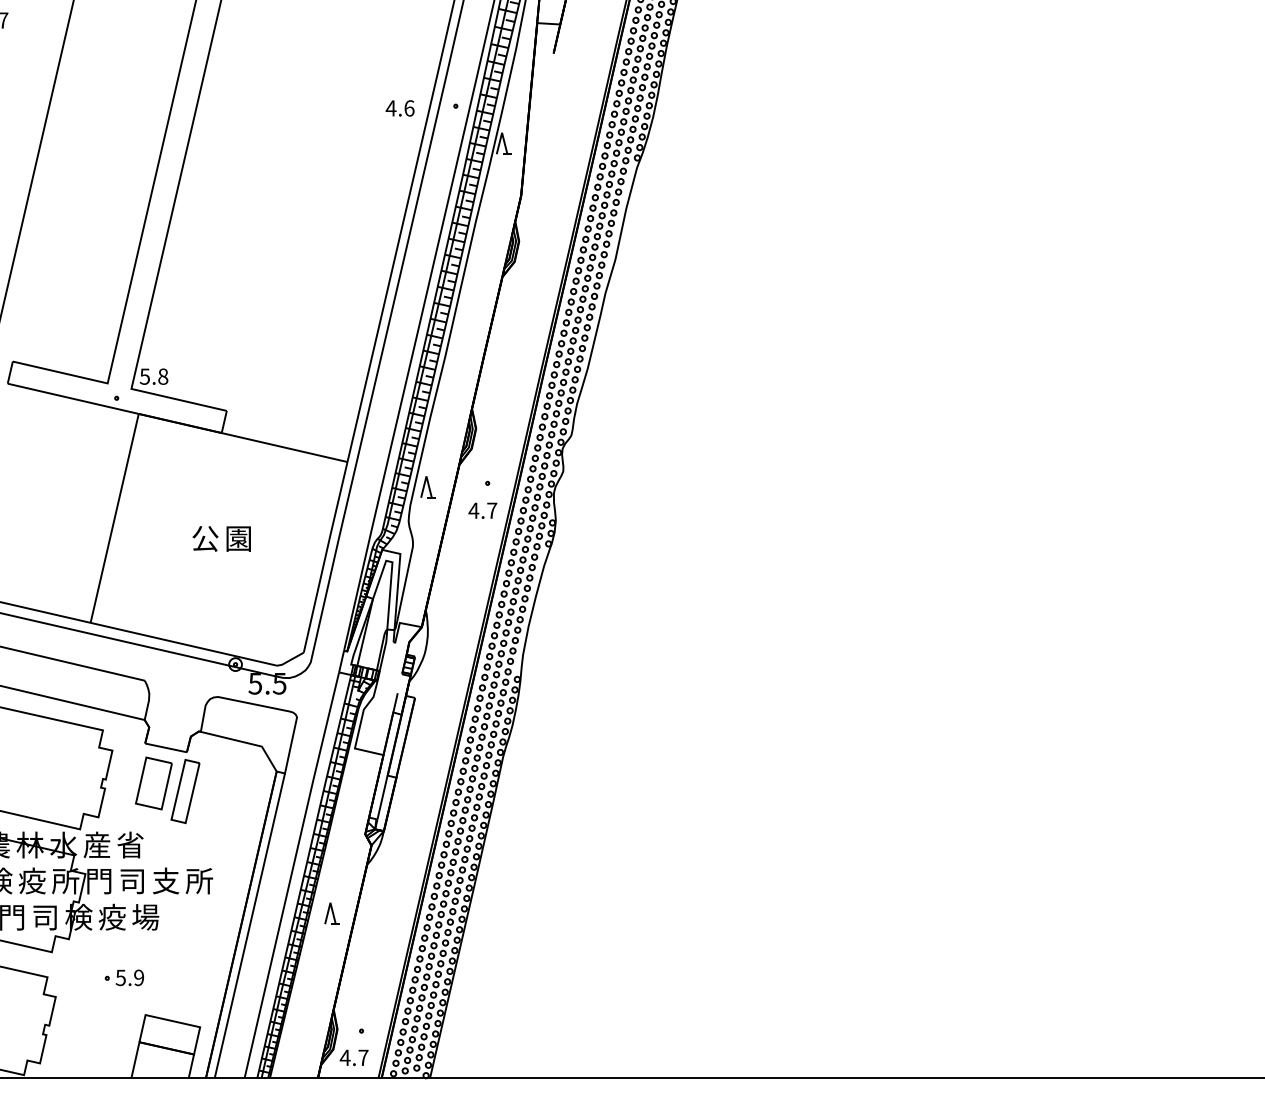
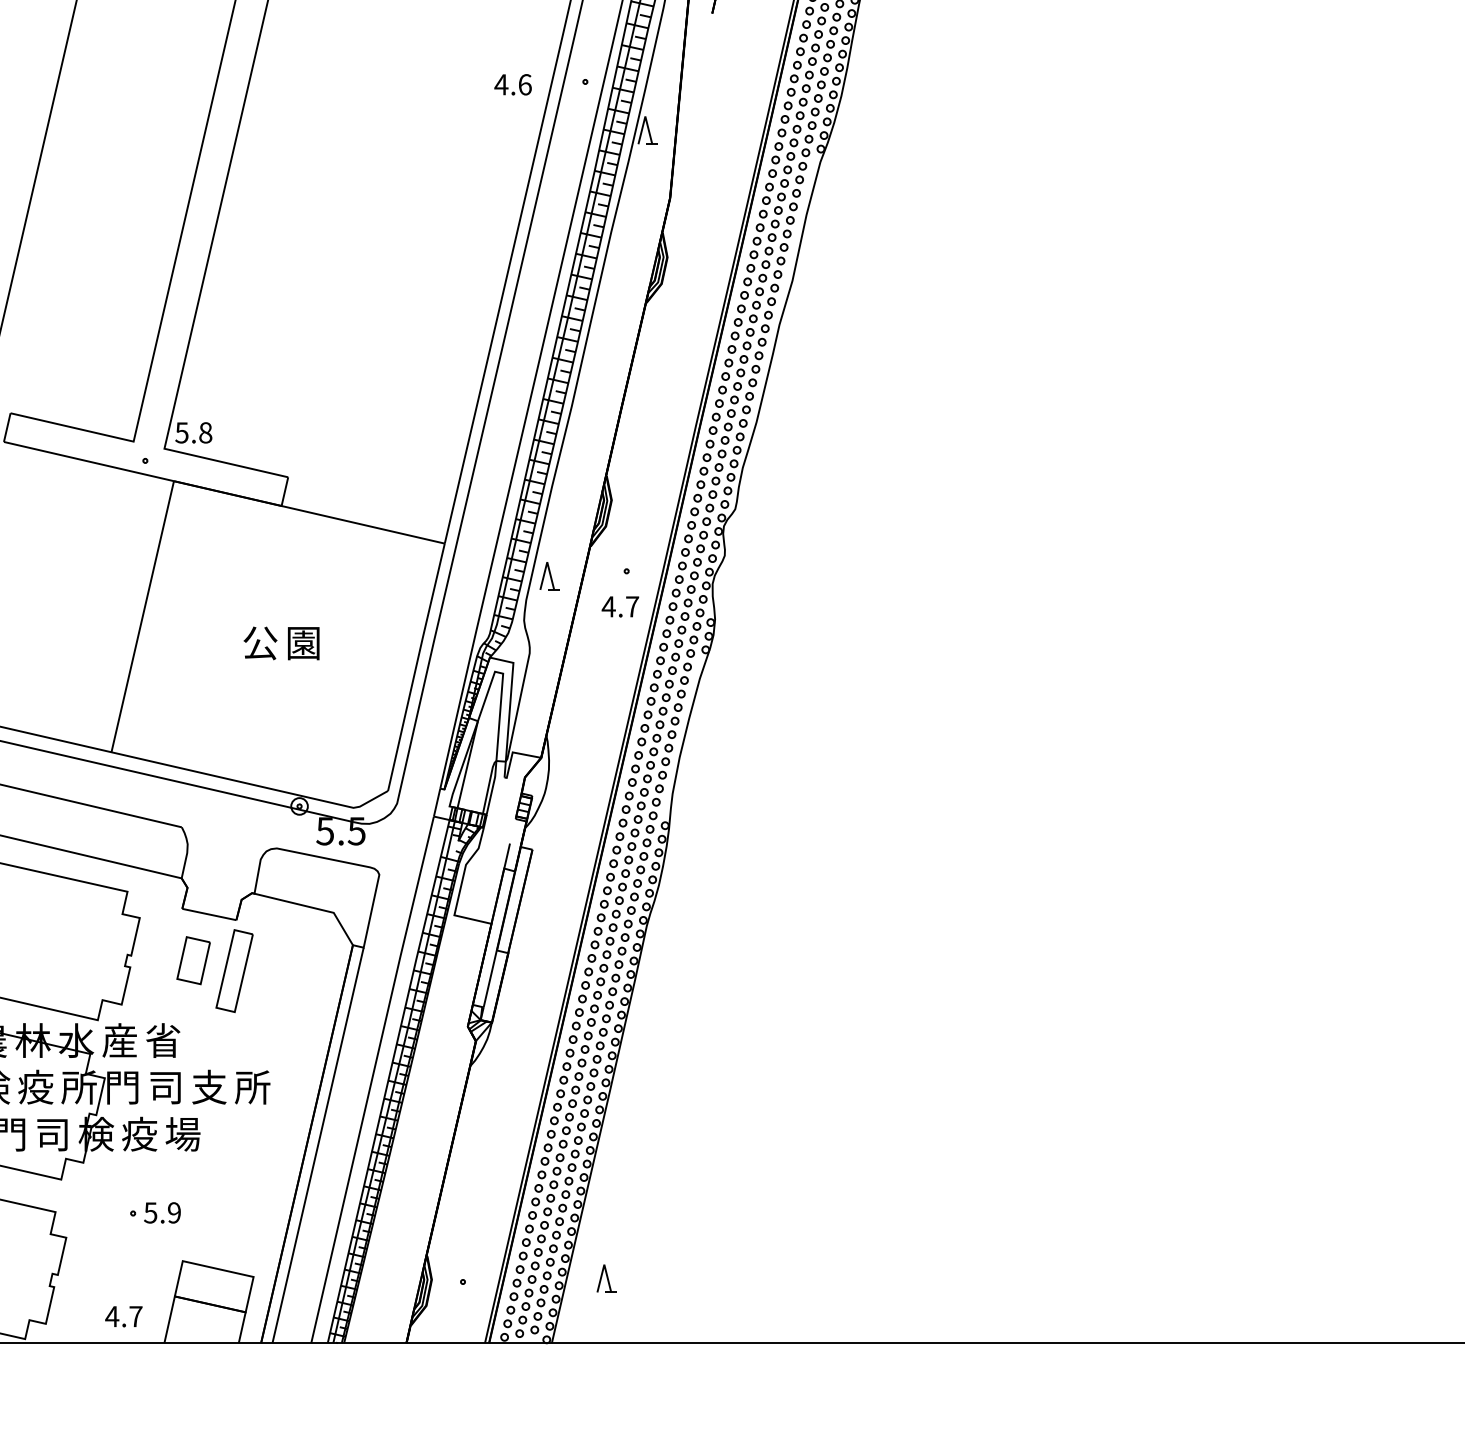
part: (153, 783) -> (193, 960), size x0.7
part: (331, 913) -> (605, 1278), moved
text: (353, 1057) -> (123, 1316), moved

